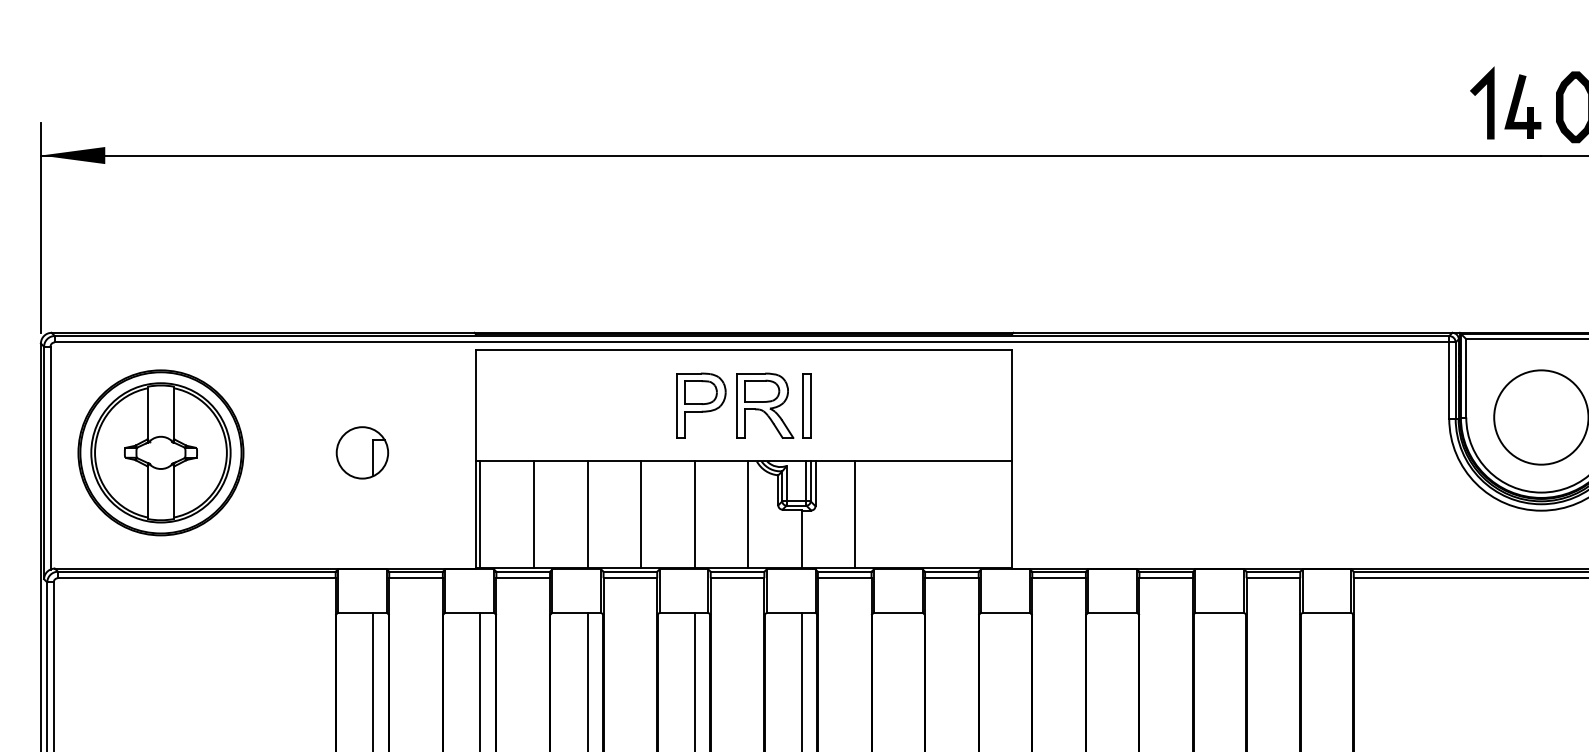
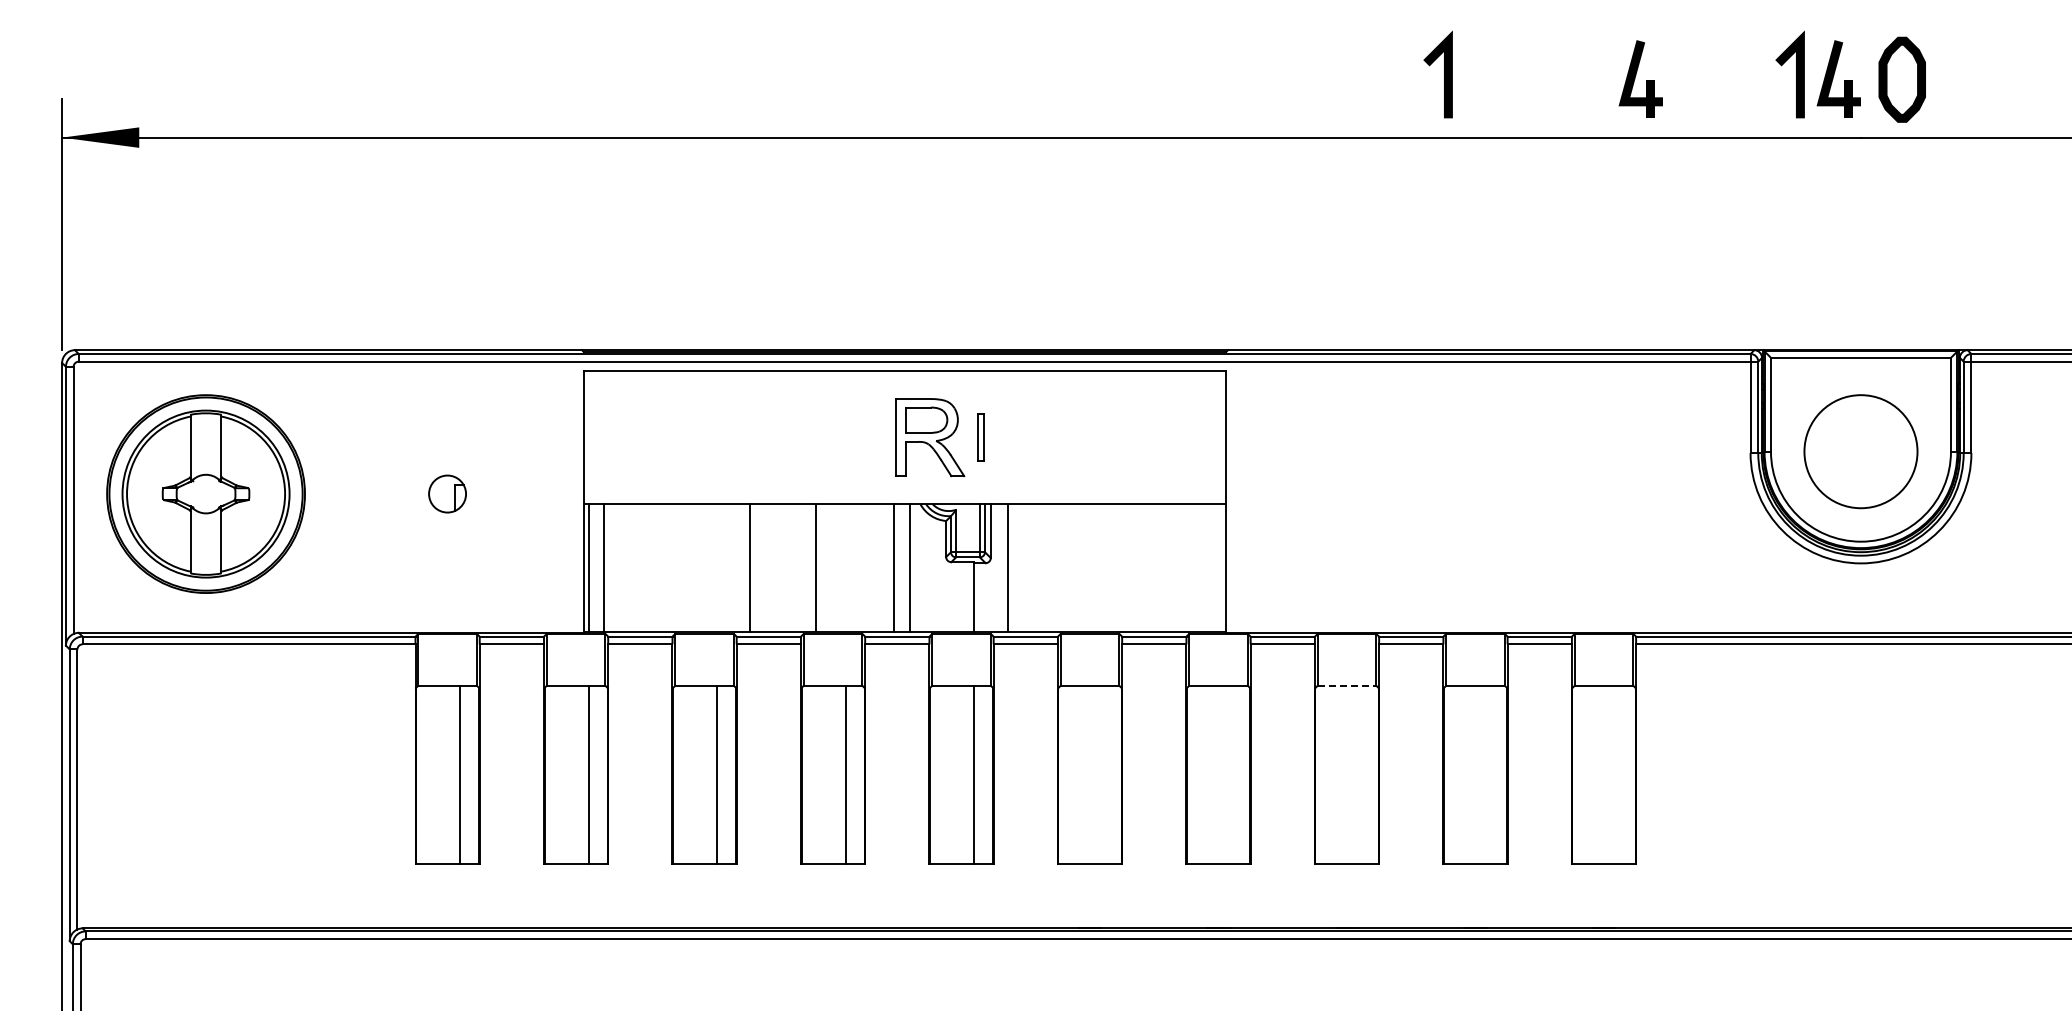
line: (1193, 102) -> (1444, 74), added
part: (1357, 106) -> (1640, 78), added
part: (701, 405) -> (853, 437), removed
part: (806, 405) -> (980, 437), size x0.6
part: (362, 452) -> (447, 493), size x0.6
line: (534, 514) -> (604, 568), moved
line: (587, 514) -> (750, 568), moved
line: (640, 514) -> (815, 568), moved
line: (694, 514) -> (893, 568), moved
line: (855, 514) -> (1007, 568), moved
line: (1113, 612) -> (1347, 685), solid -> dashed

